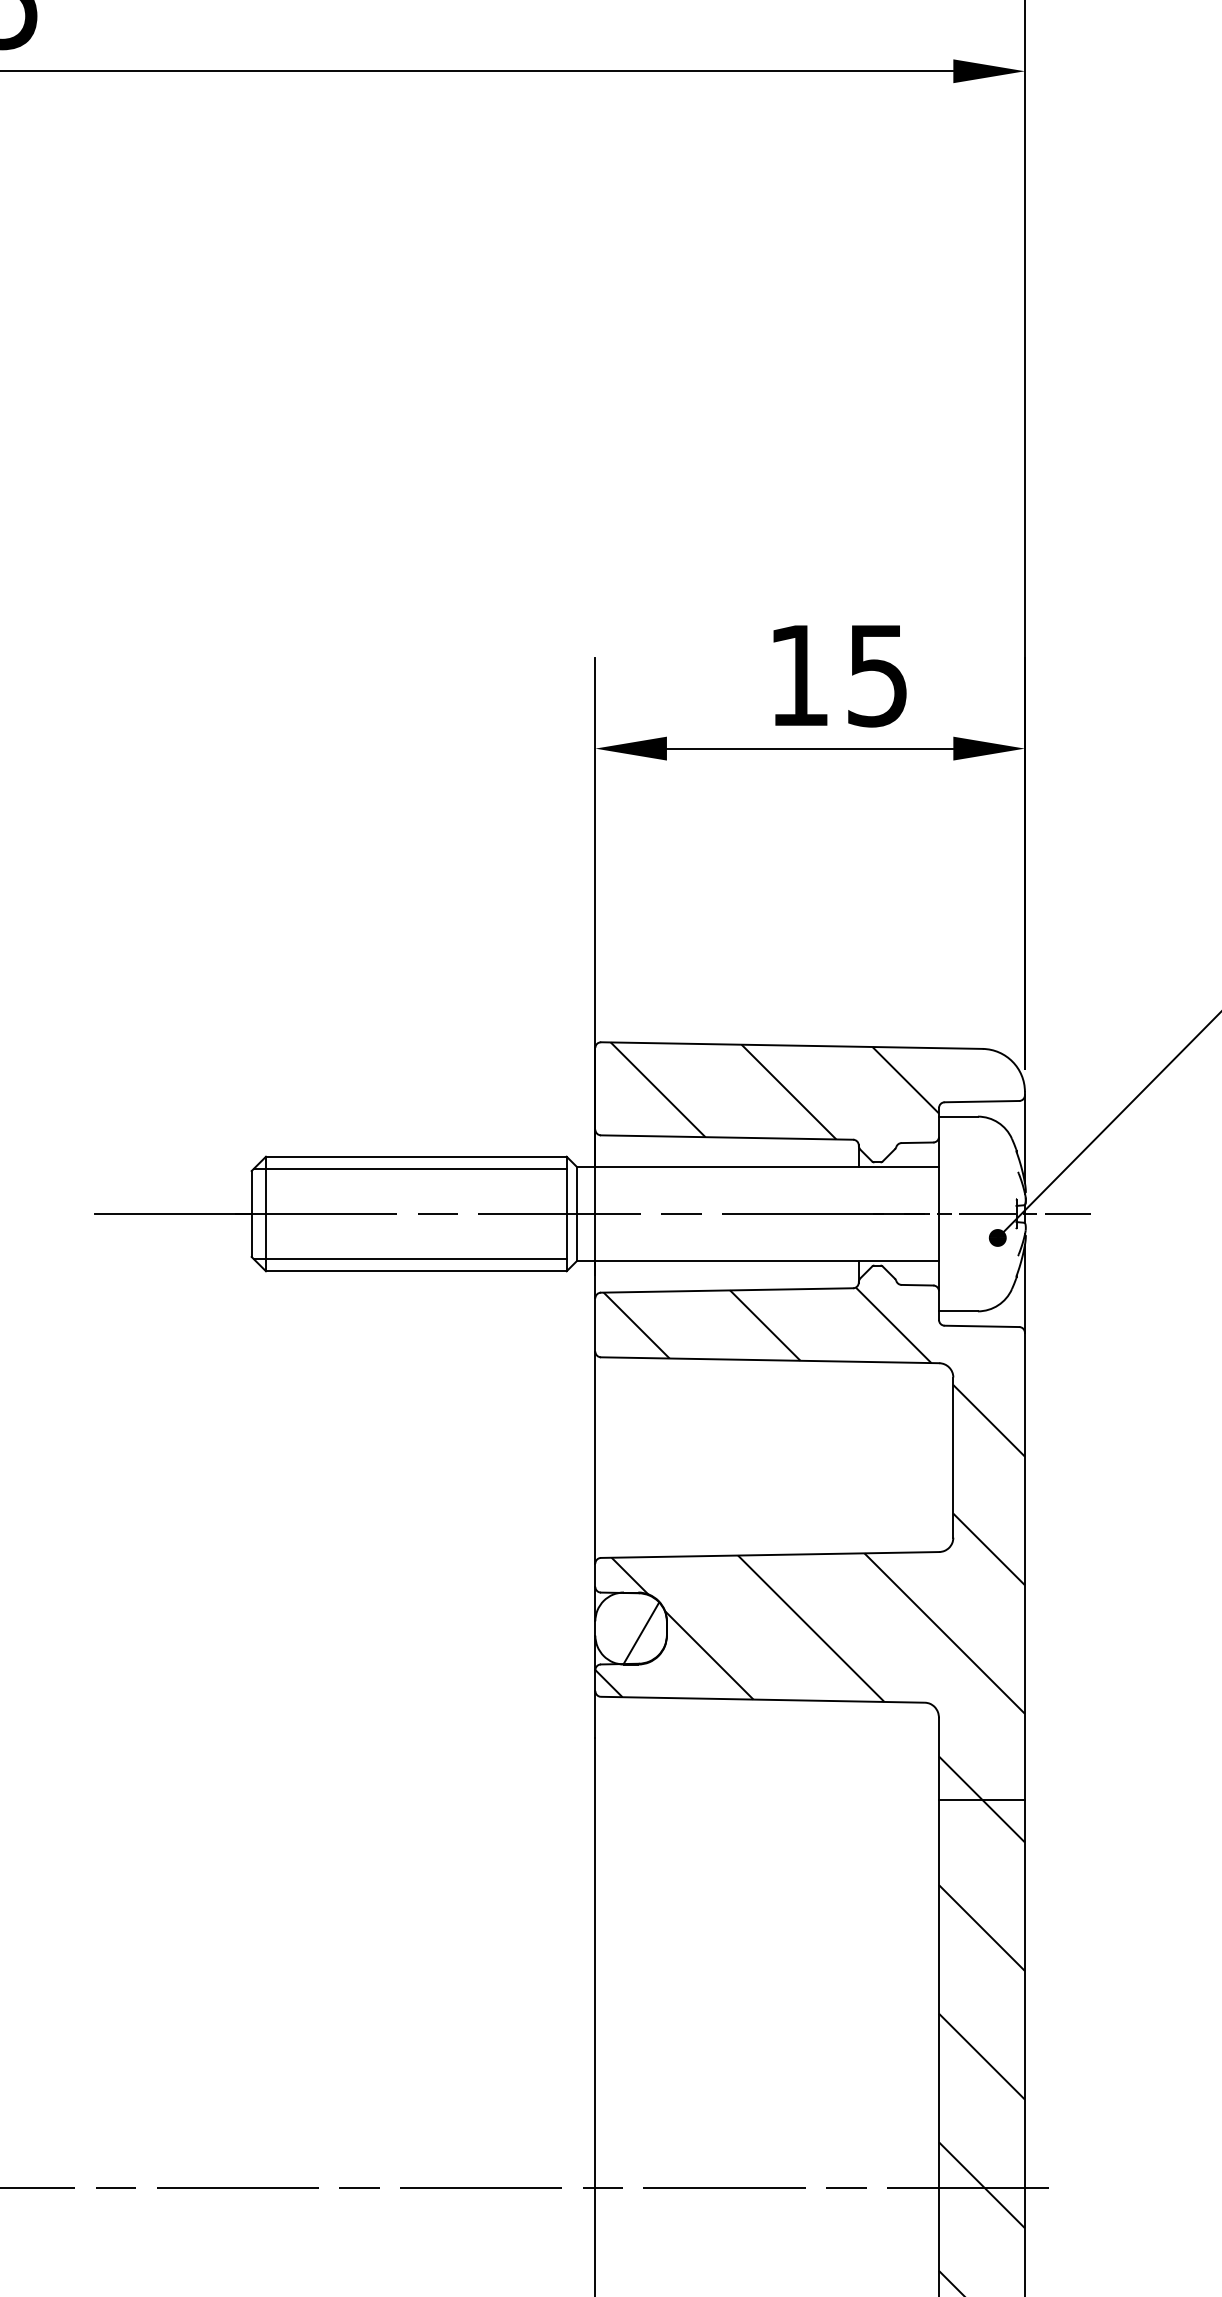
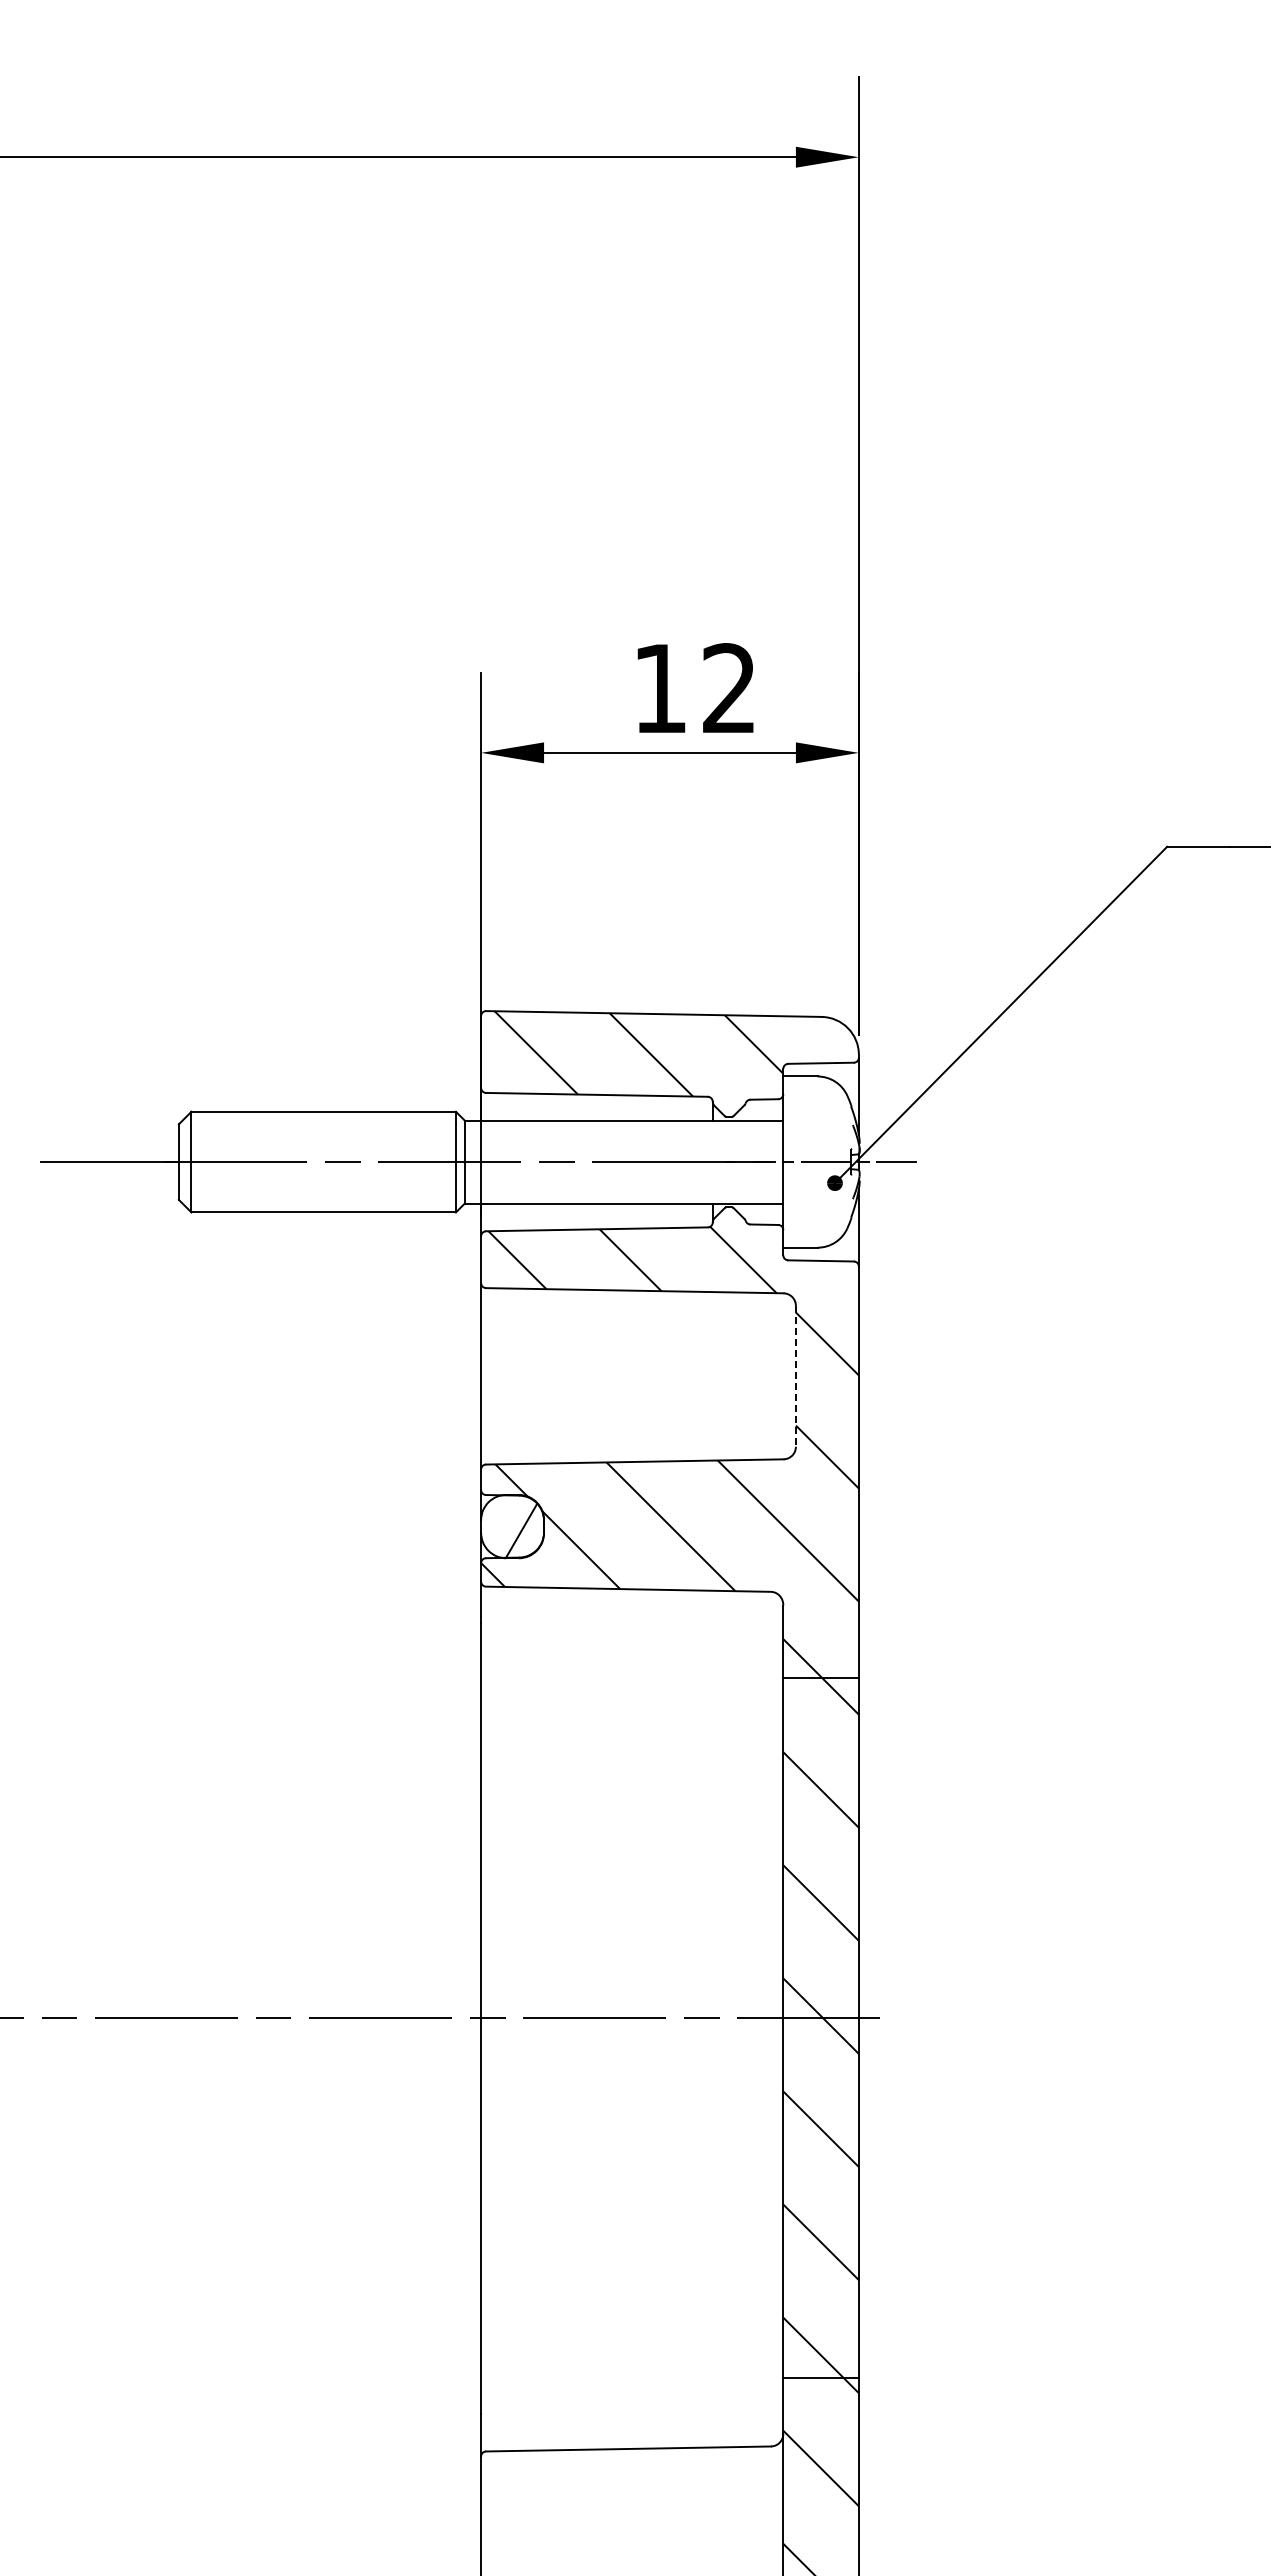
text: (876, 675) -> (728, 688), 15 -> 12
line: (409, 1168) -> (317, 1122), removed
line: (409, 1258) -> (317, 1201), removed
line: (952, 1457) -> (795, 1376), solid -> dashed

